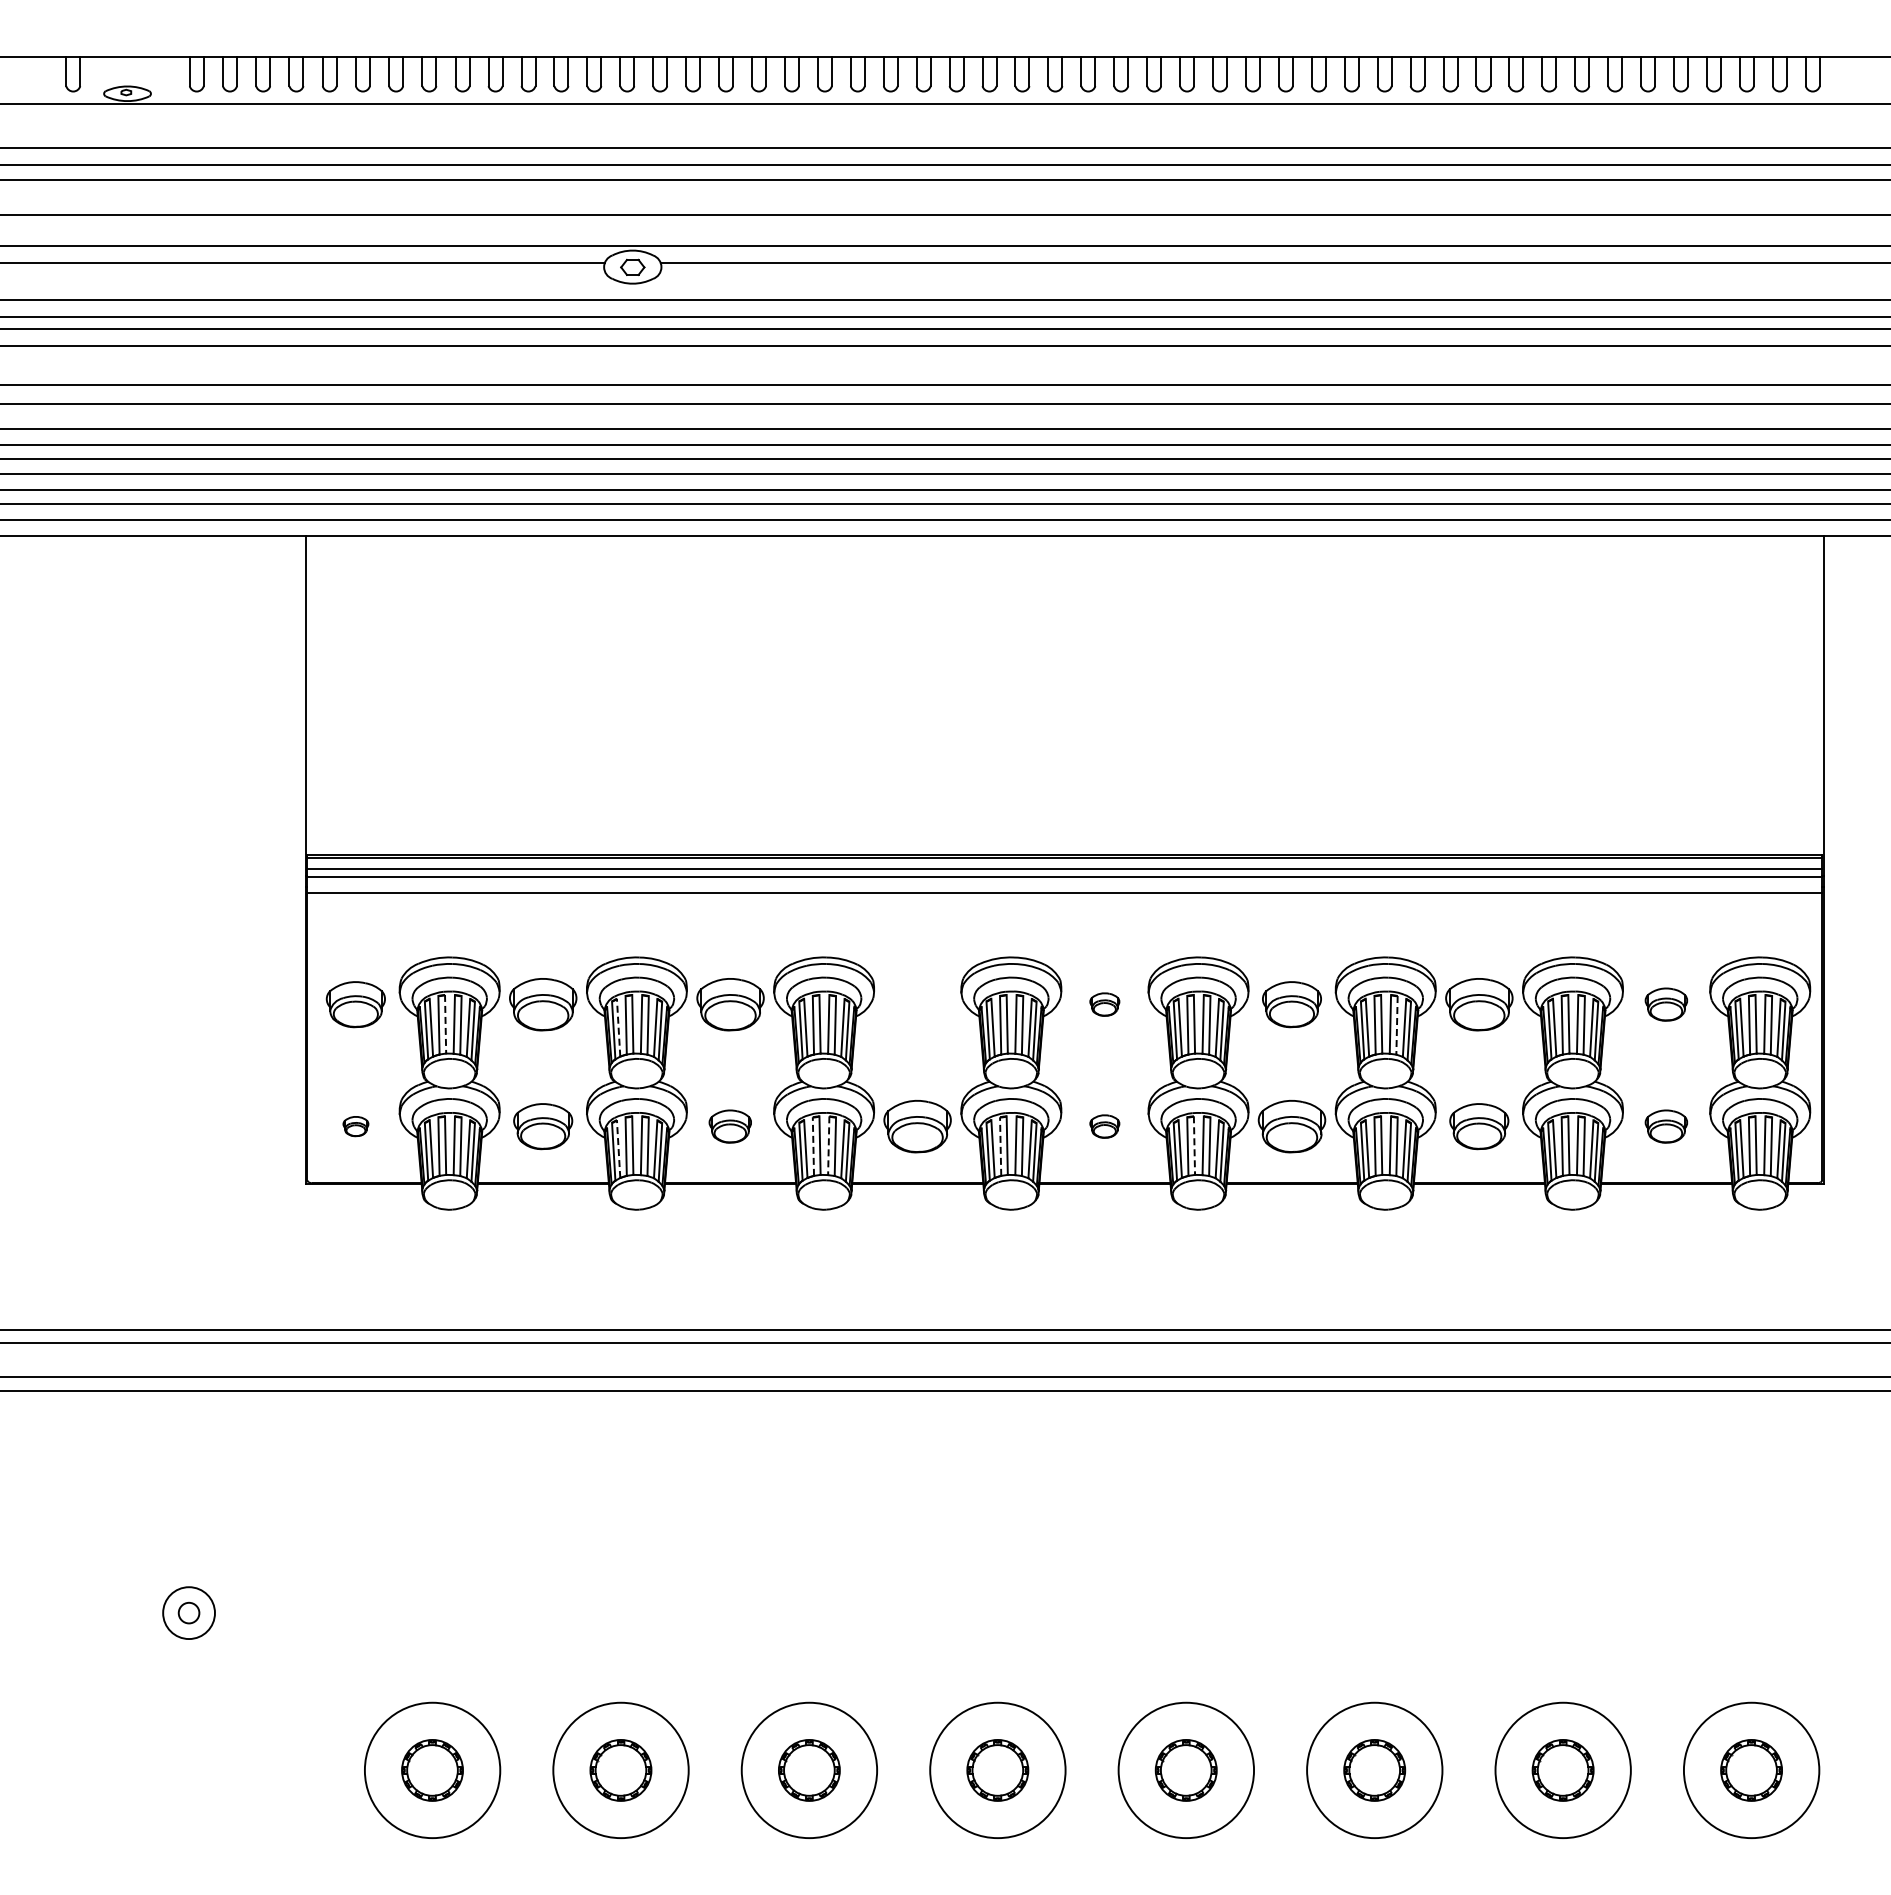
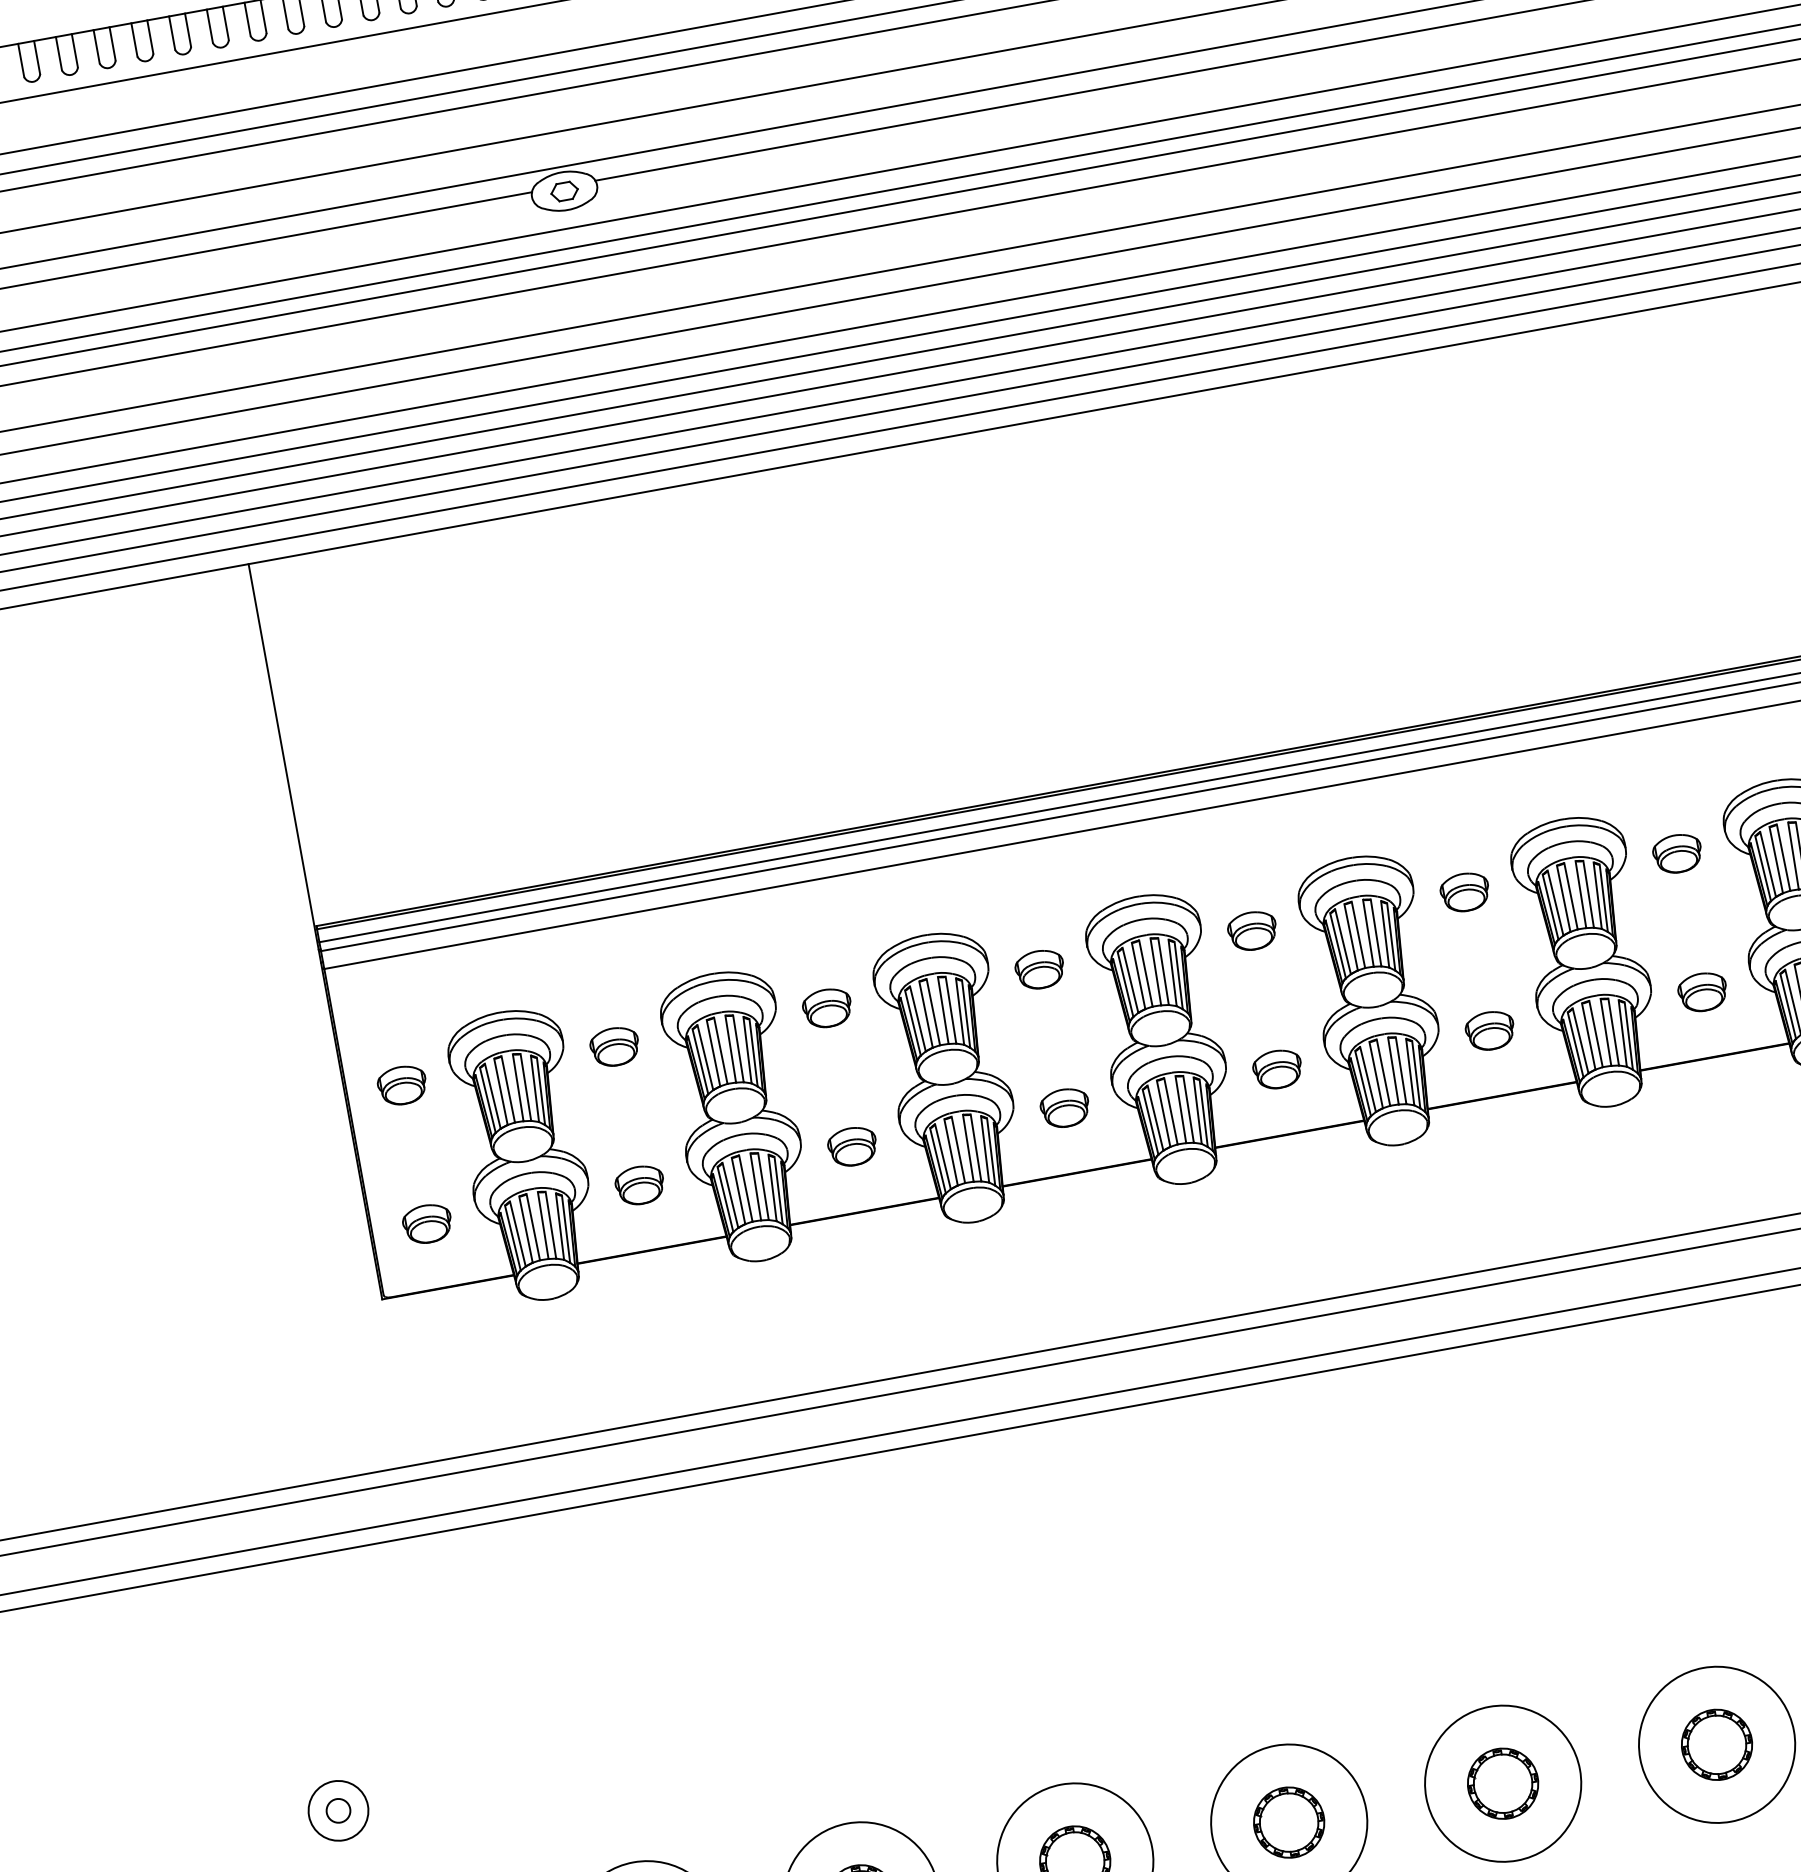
part: (355, 1004) -> (401, 1085), size x0.71
part: (542, 1004) -> (614, 1046), size x0.62
part: (729, 1004) -> (826, 1008), size x0.62
part: (917, 1004) -> (1039, 969), added
part: (1104, 1004) -> (1252, 931), size x1.43
part: (1291, 1004) -> (1464, 892), size x0.71
part: (1478, 1004) -> (1676, 853), size x0.62
line: (445, 1024) -> (508, 1089), dashed -> solid
line: (1397, 1025) -> (1589, 894), dashed -> solid
line: (618, 1027) -> (705, 1057), dashed -> solid
part: (355, 1126) -> (427, 1224), size x1.67
part: (542, 1126) -> (639, 1185), size x0.71
part: (917, 1126) -> (1065, 1108), size x0.62
part: (1104, 1126) -> (1277, 1069), size x1.43
part: (1291, 1126) -> (1489, 1030), size x0.62
part: (1478, 1126) -> (1702, 992), size x0.71
line: (813, 1146) -> (951, 1152), dashed -> solid
line: (828, 1146) -> (968, 1149), dashed -> solid
line: (1000, 1146) -> (1163, 1113), dashed -> solid
line: (1194, 1146) -> (1383, 1073), dashed -> solid
line: (618, 1148) -> (730, 1194), dashed -> solid

